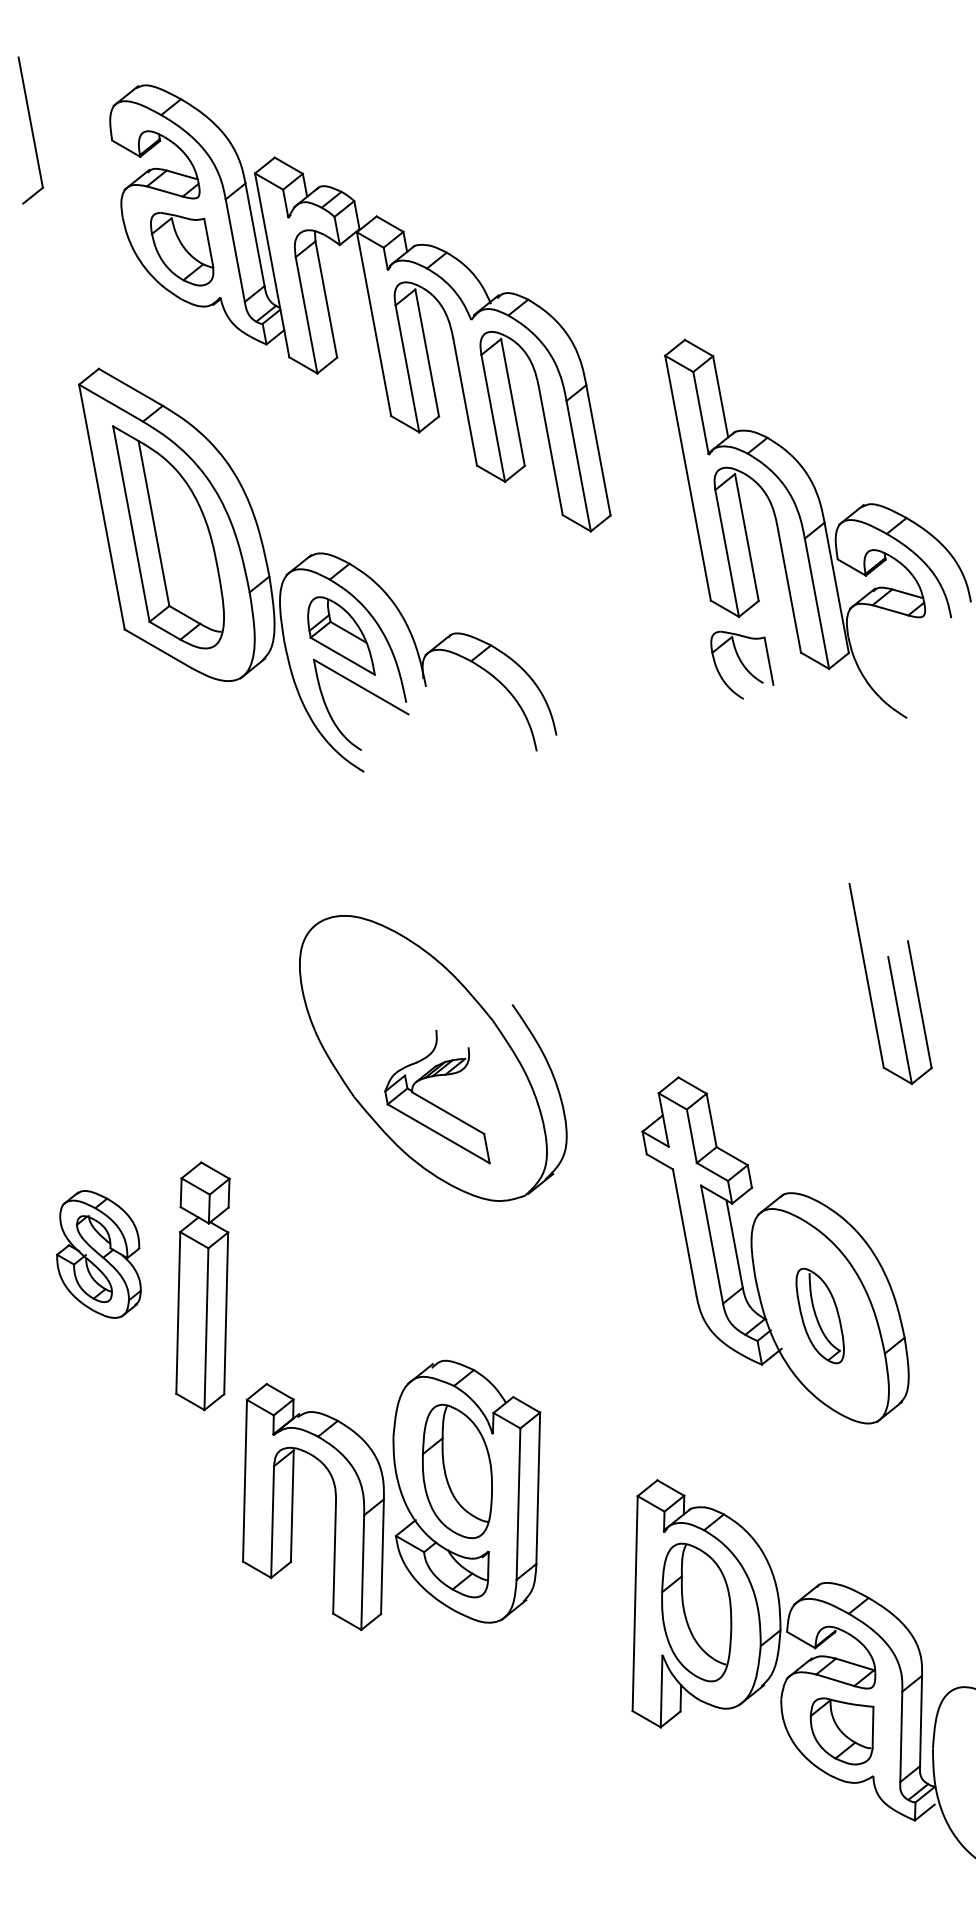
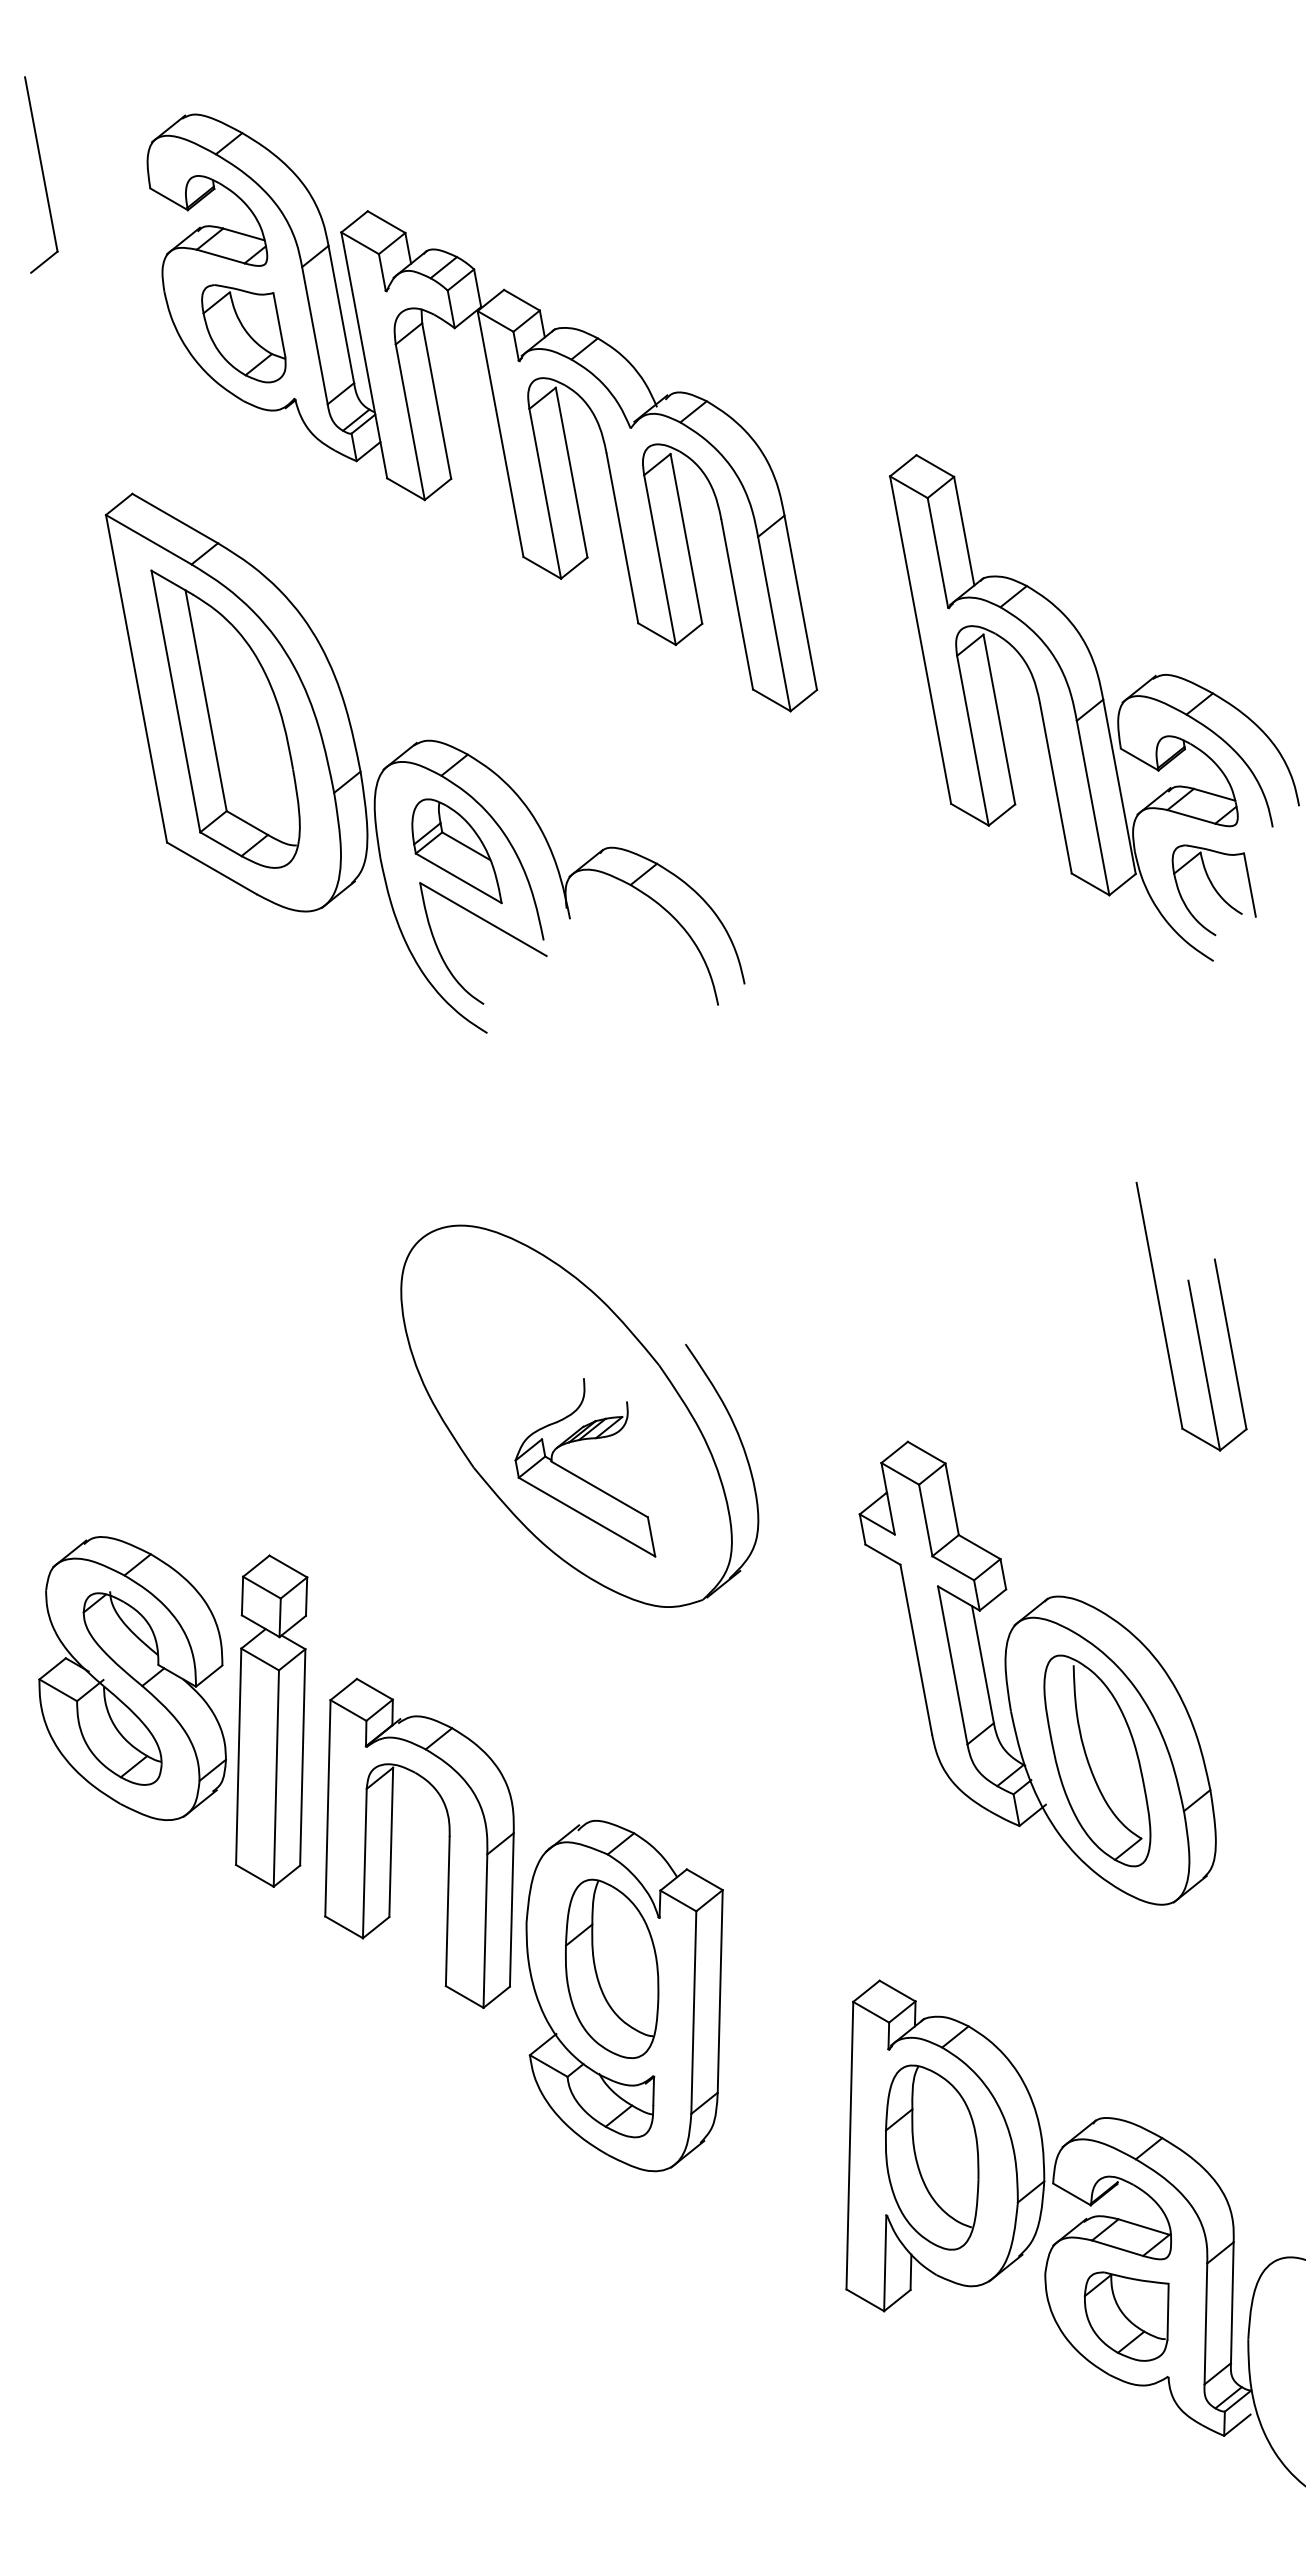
part: (741, 665) -> (1213, 890), moved
part: (98, 1254) -> (132, 1678), size x1.67
part: (820, 1315) -> (1097, 1760), size x1.67
part: (293, 1506) -> (392, 1842), moved

